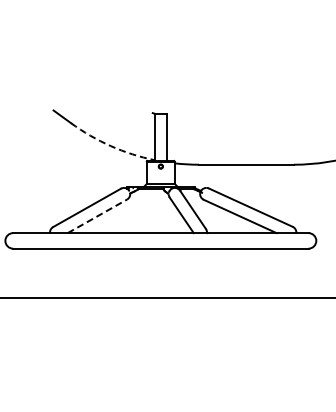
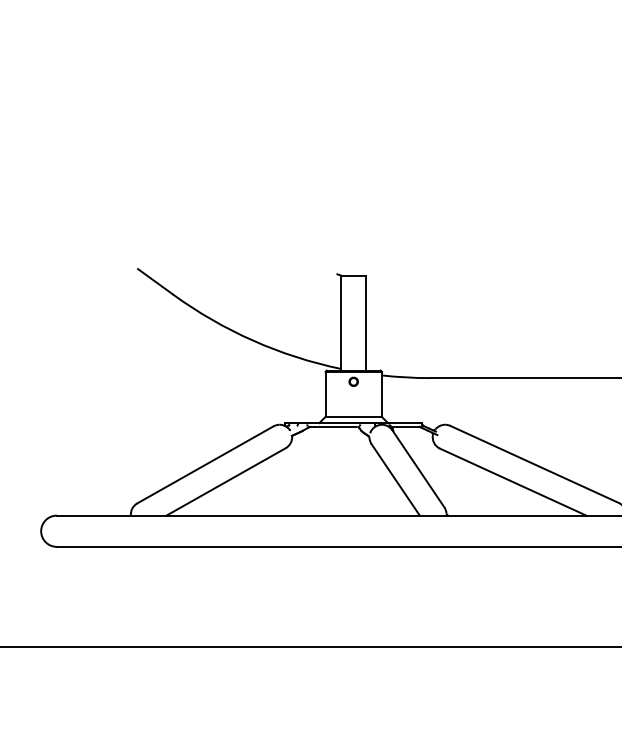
arc: (110, 146) -> (252, 341), dashed -> solid
line: (97, 216) -> (226, 482), dashed -> solid

